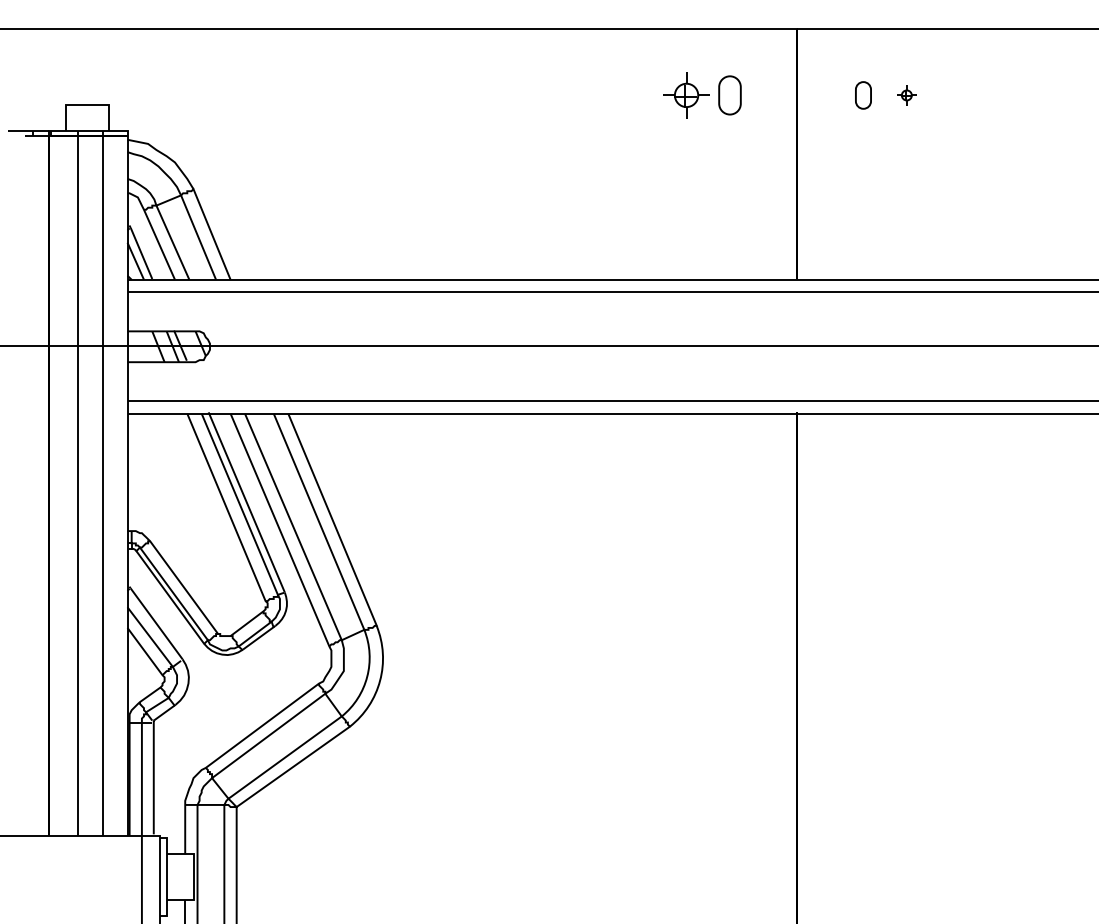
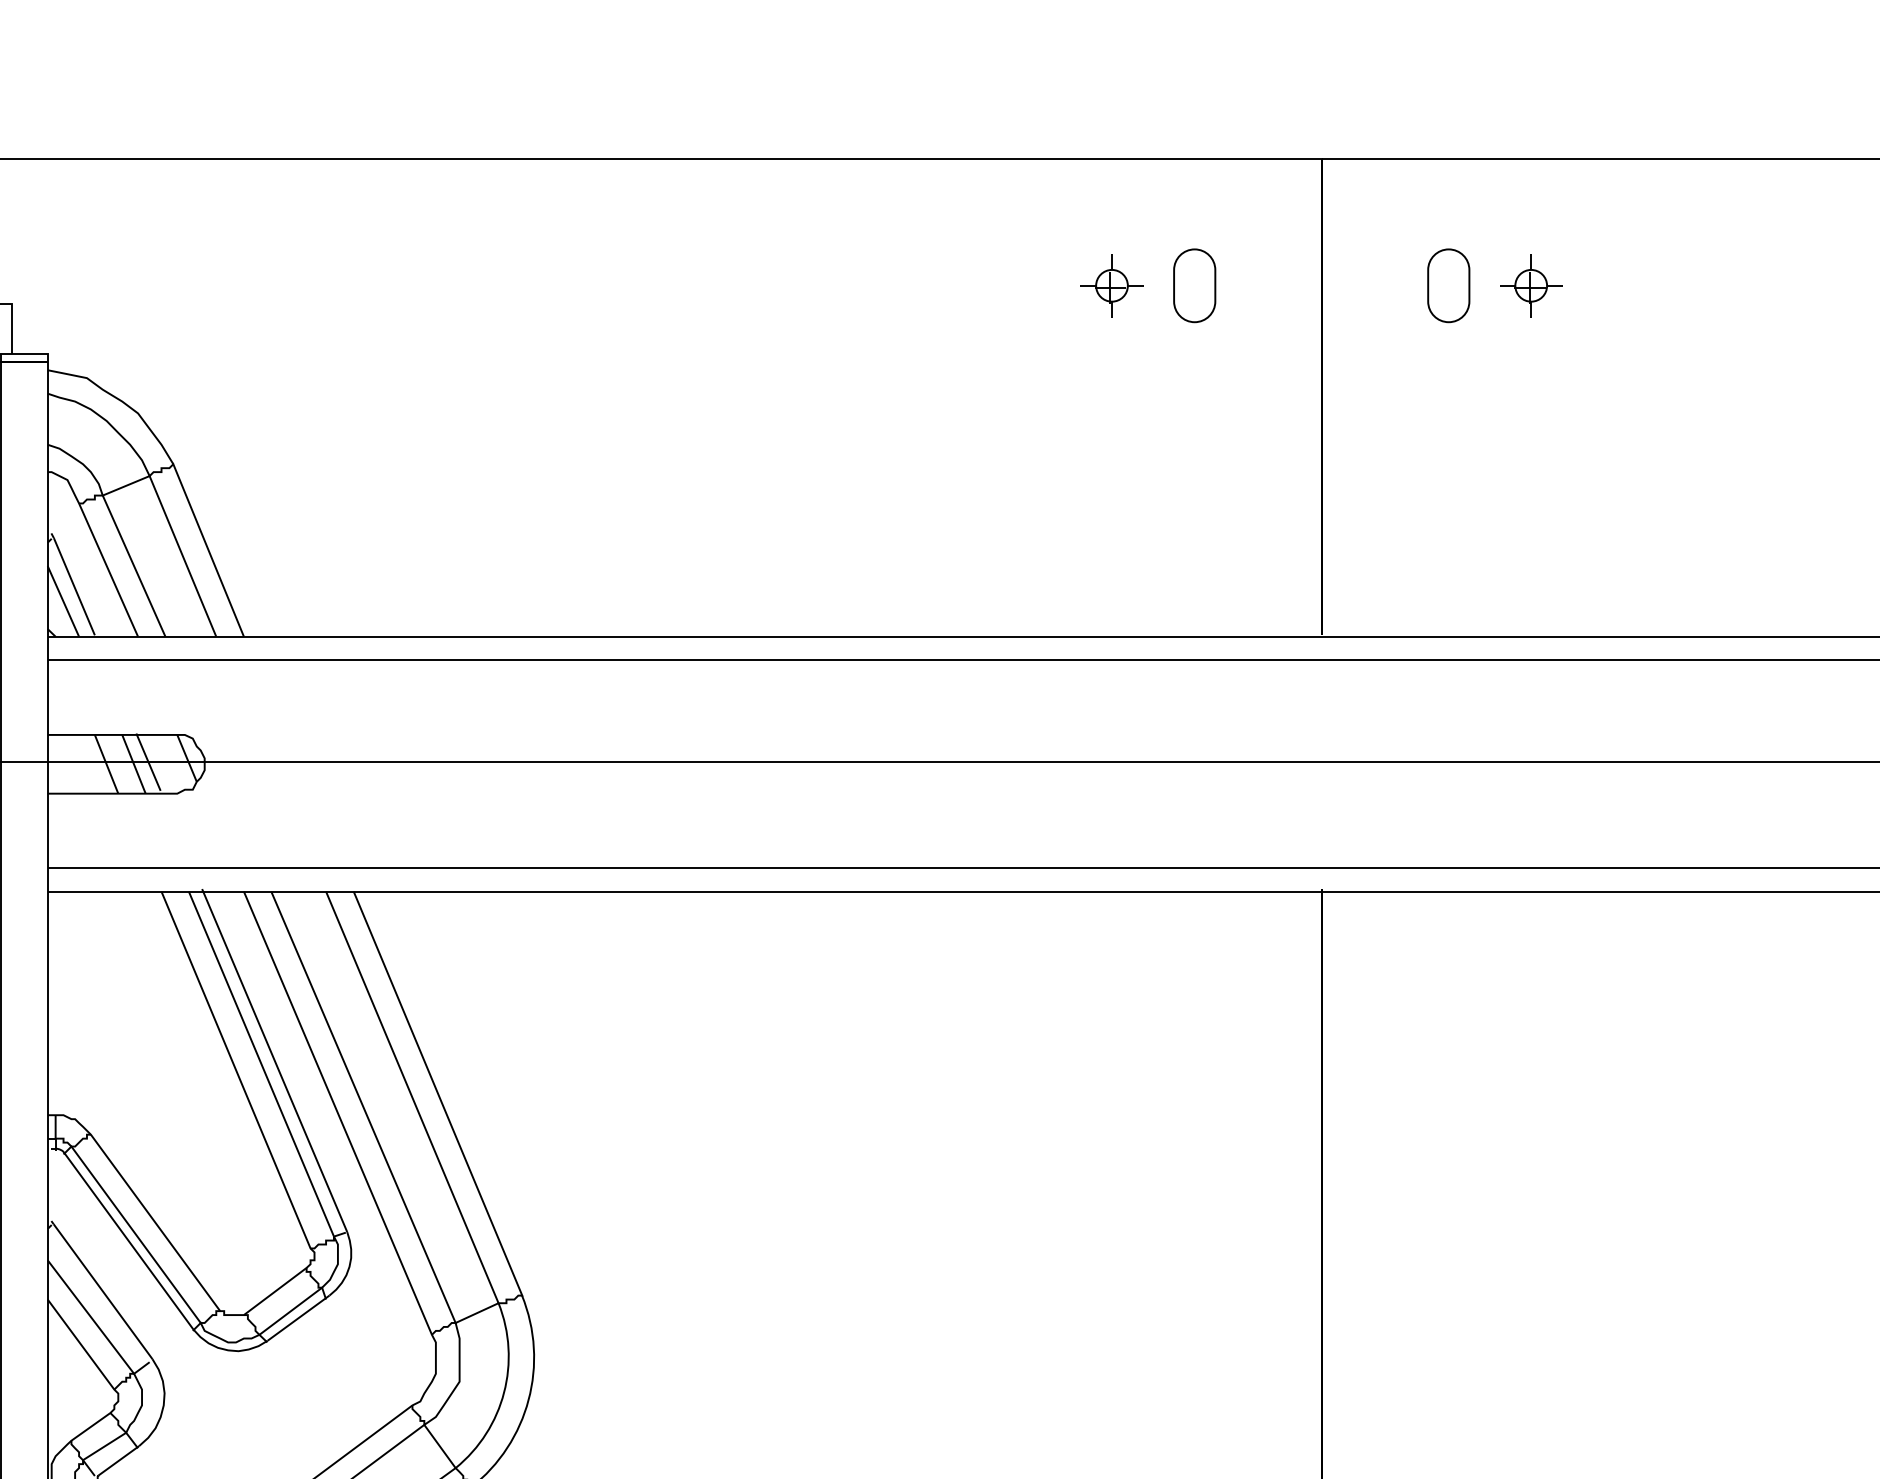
part: (686, 95) -> (1111, 285), size x0.71
part: (863, 95) -> (1448, 285), size x1.43
part: (906, 95) -> (1530, 285), size x1.67

